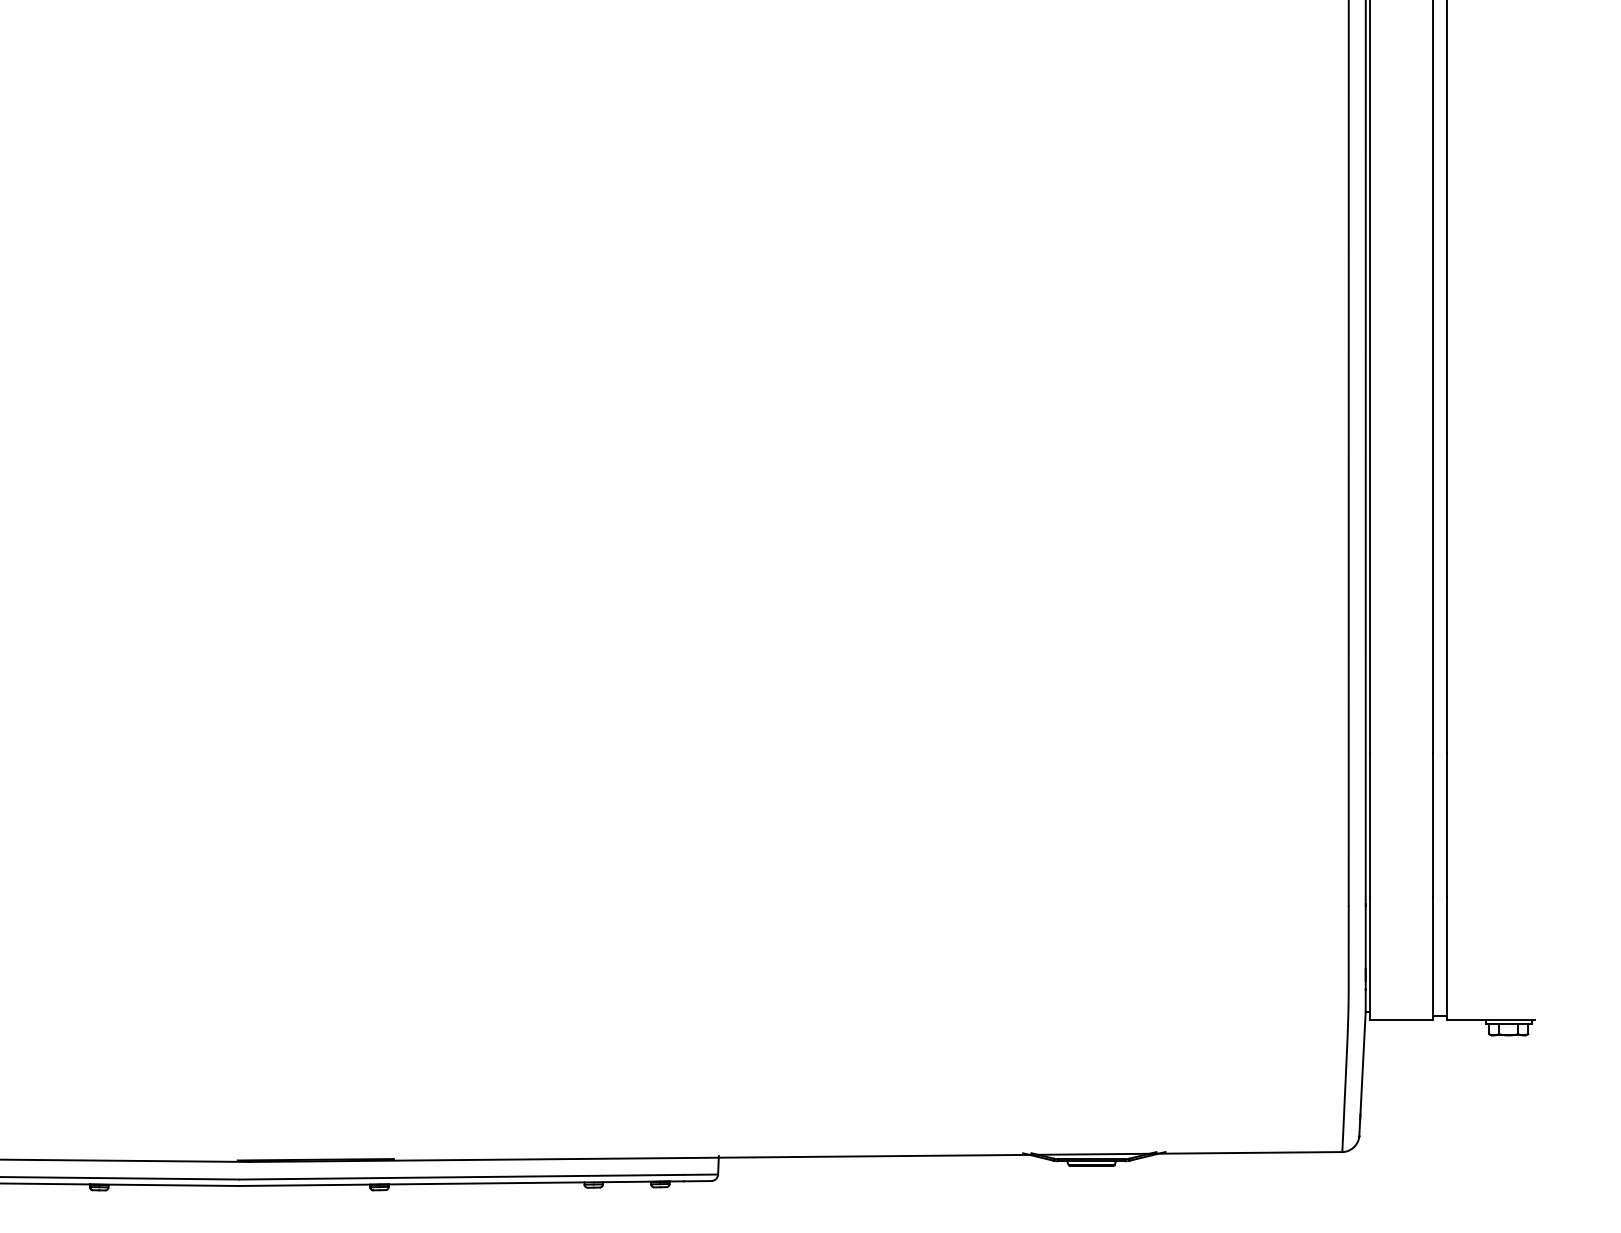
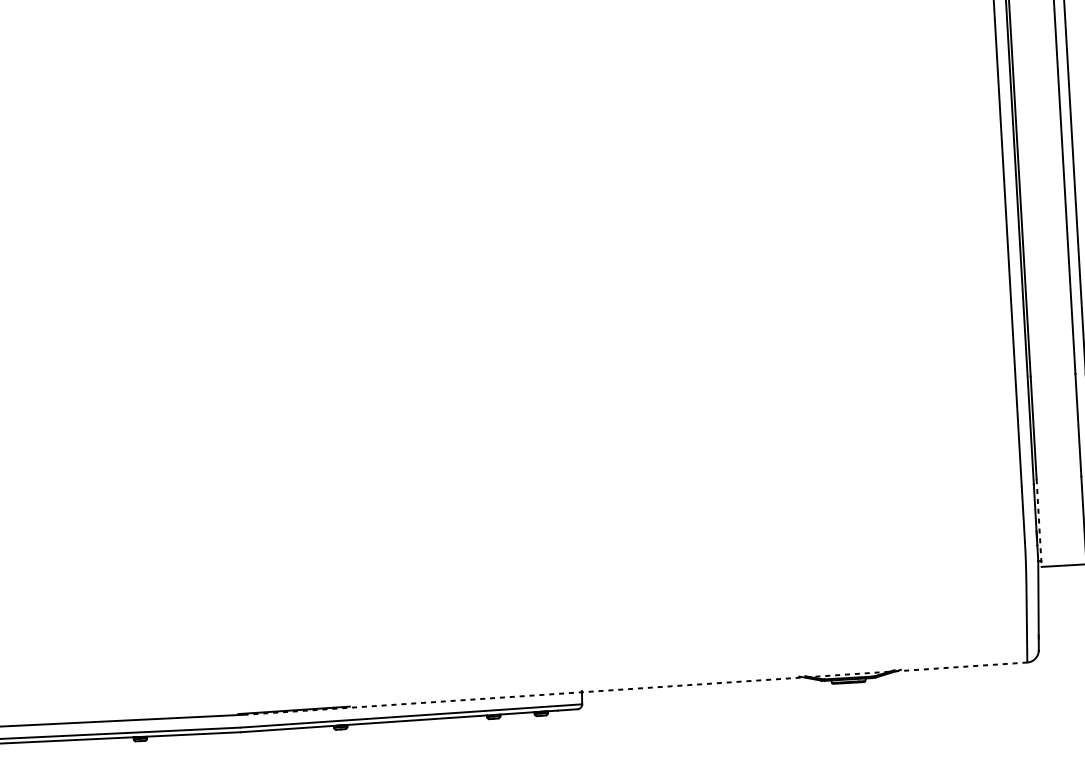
line: (1370, 958) -> (1039, 523), solid -> dashed
line: (795, 1157) -> (636, 688), solid -> dashed

